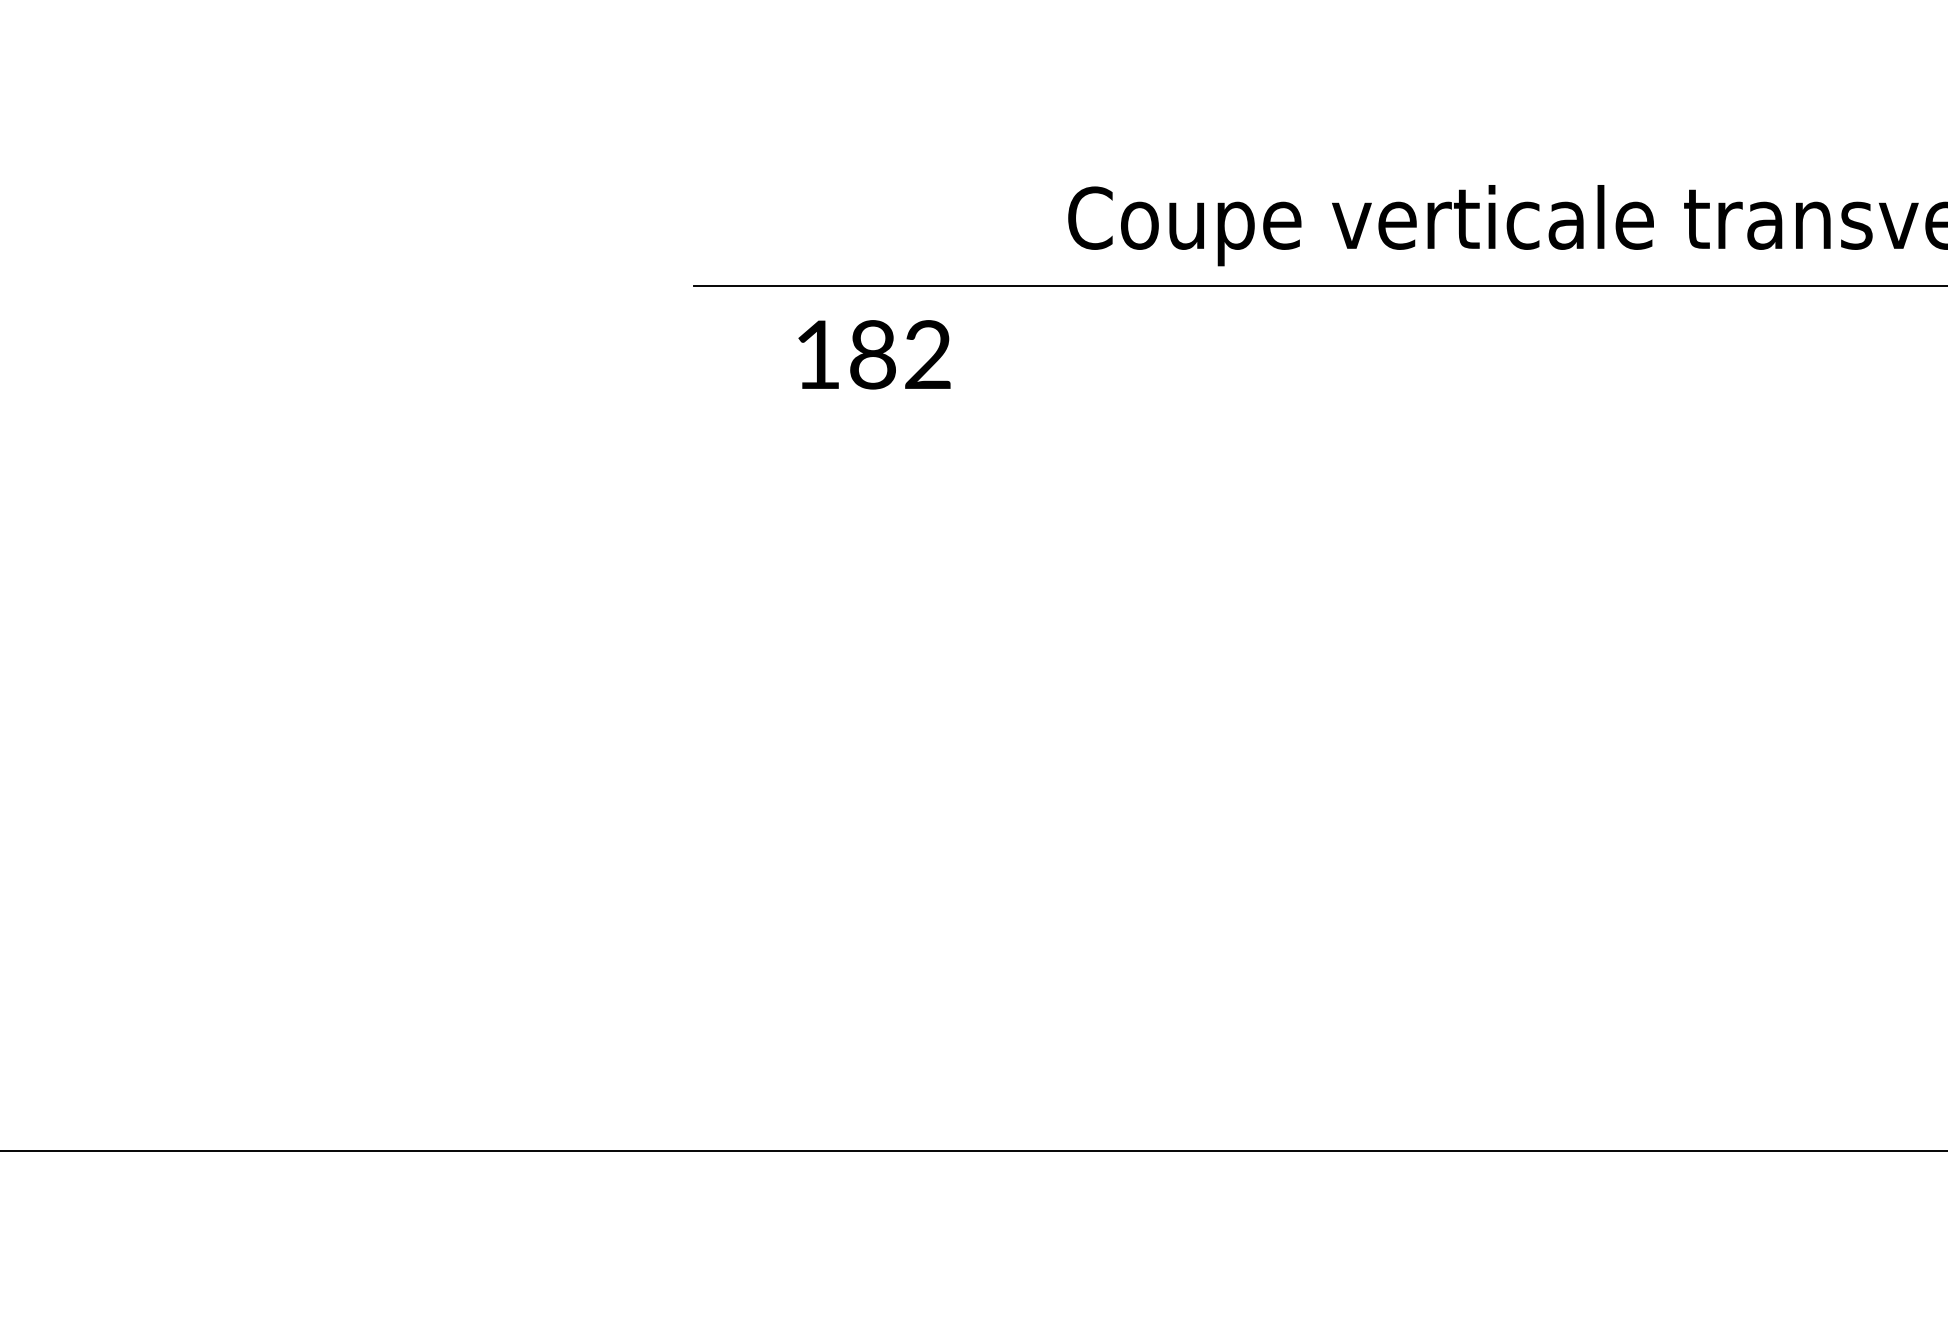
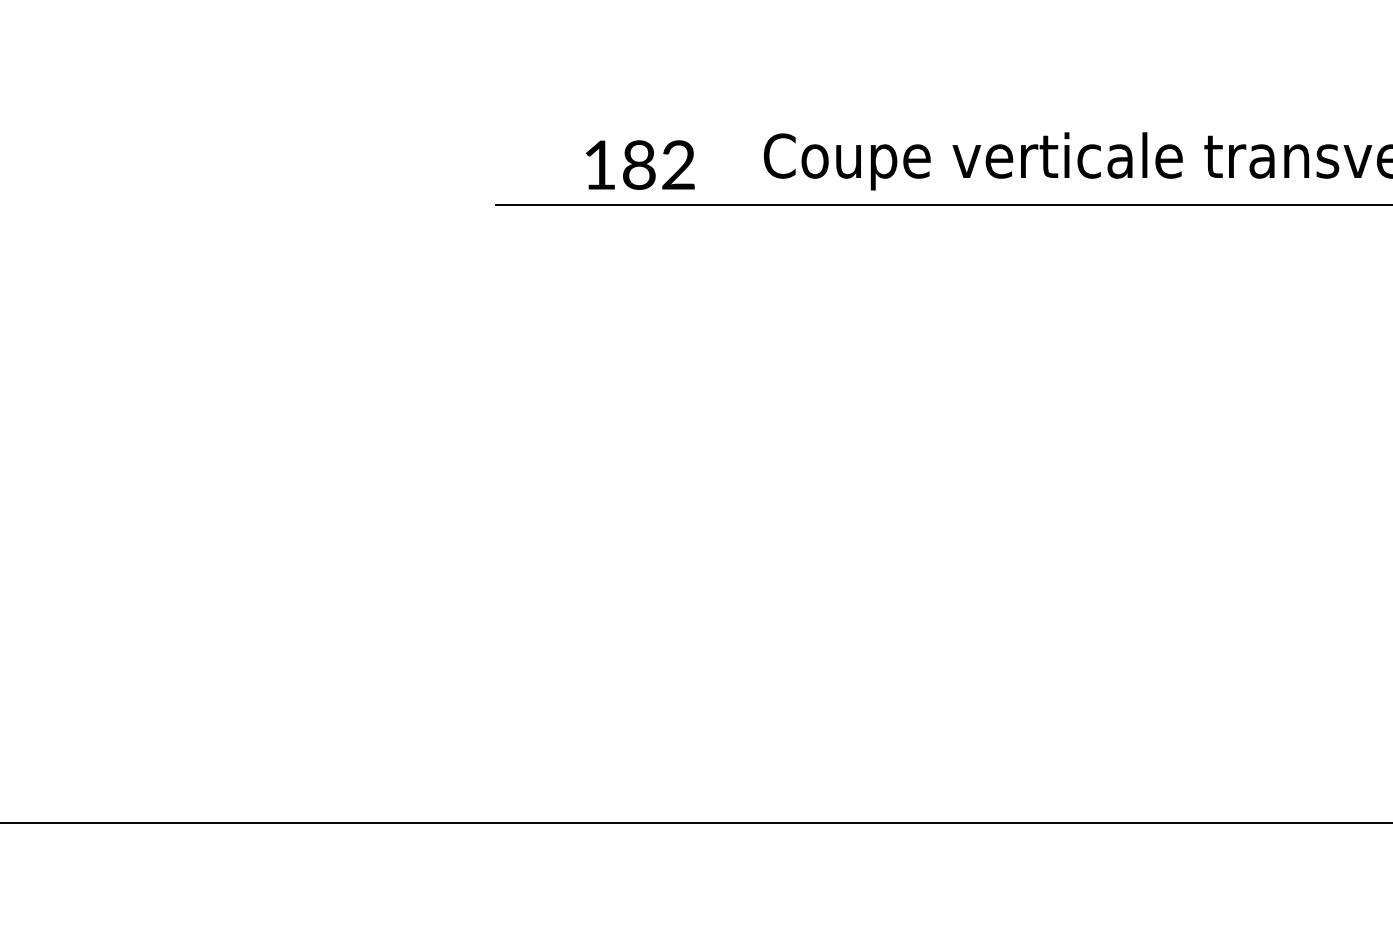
text: (874, 354) -> (640, 164), moved

